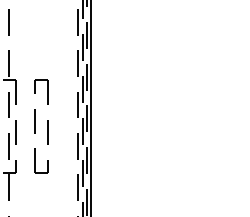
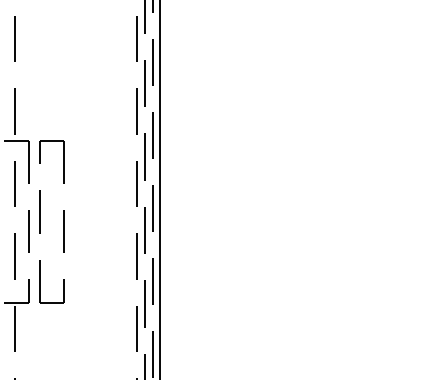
part: (41, 126) -> (51, 221), moved

